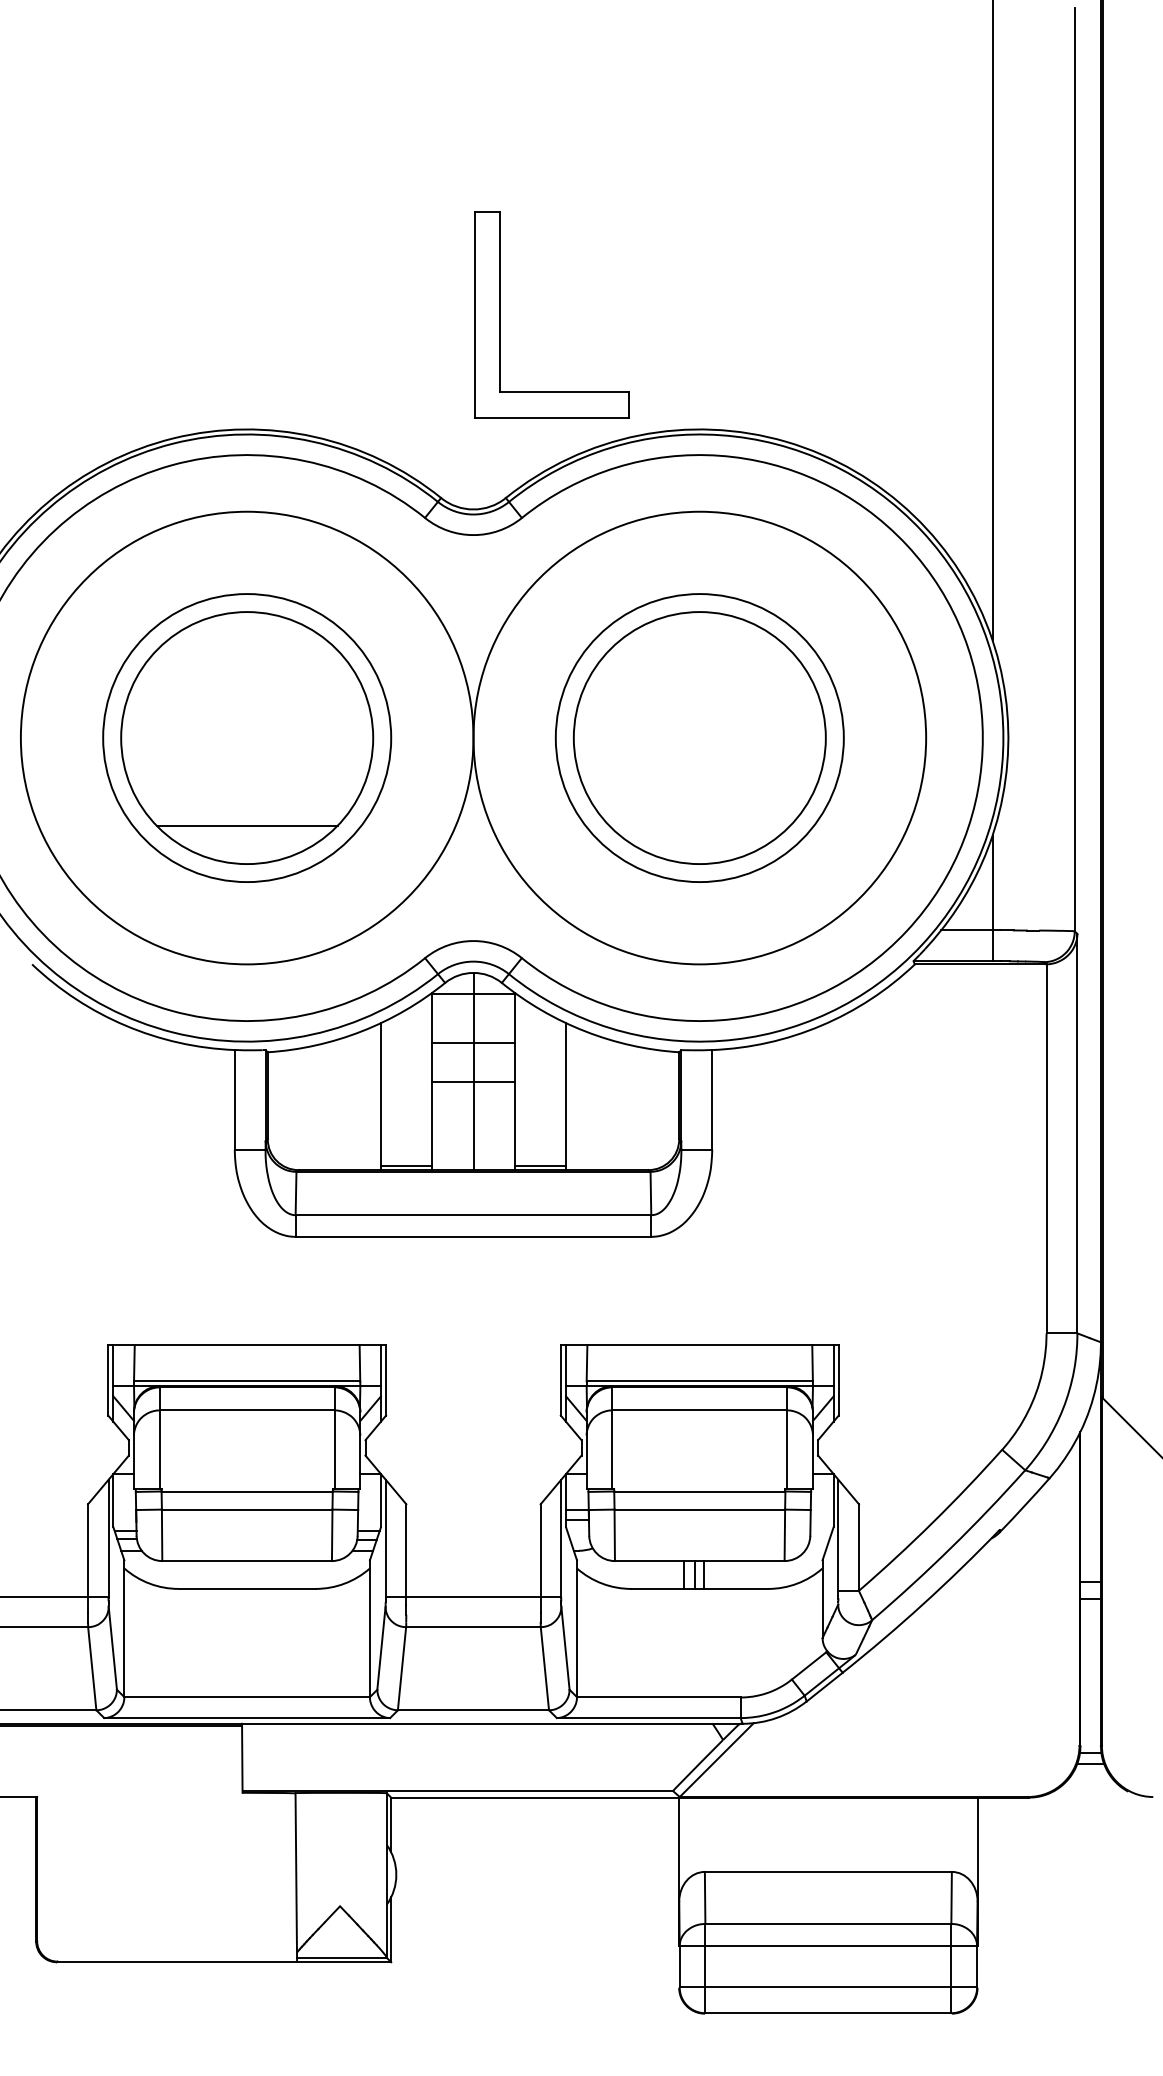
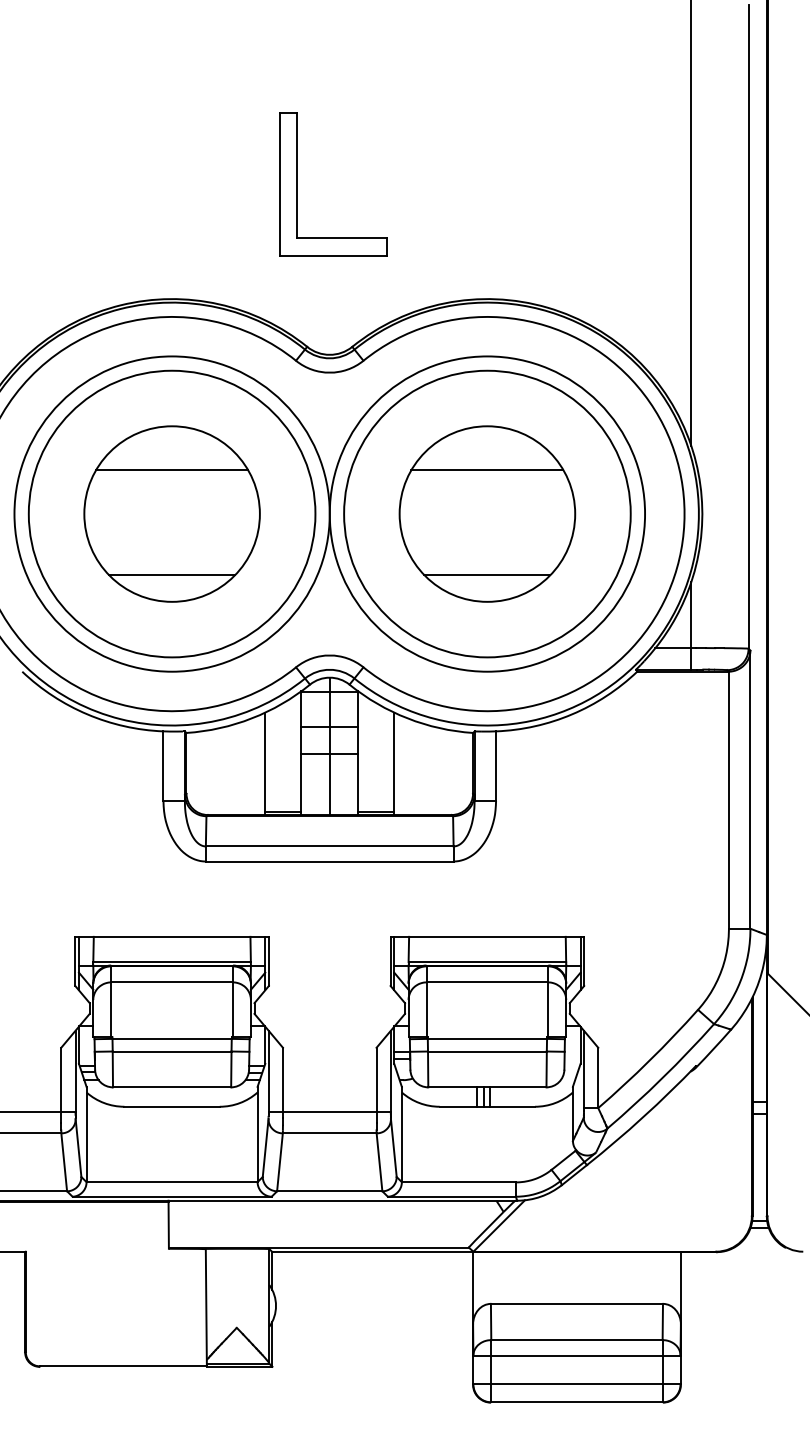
part: (500, 315) -> (297, 184), moved
line: (247, 675) -> (172, 470), added
line: (699, 675) -> (487, 470), added
circle: (246, 737) -> (171, 513), size x1.43
circle: (699, 737) -> (487, 513), size x1.43
line: (699, 826) -> (487, 575), added

